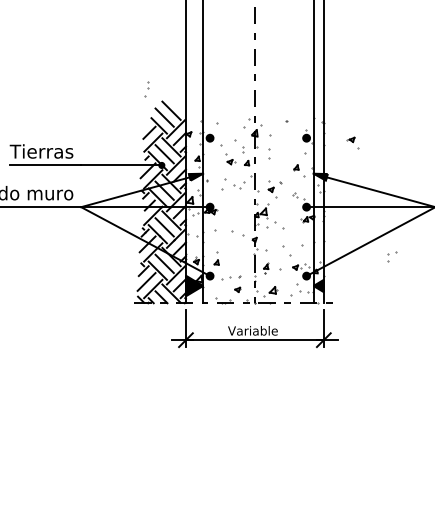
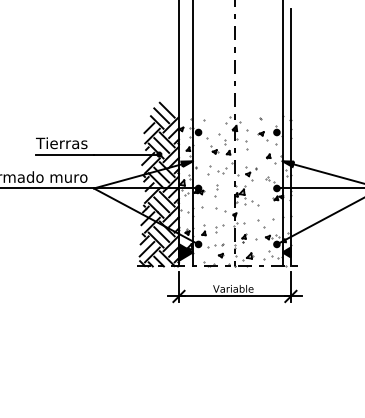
part: (147, 88) -> (216, 190), moved
part: (352, 143) -> (262, 136), moved
part: (392, 256) -> (219, 228), moved

